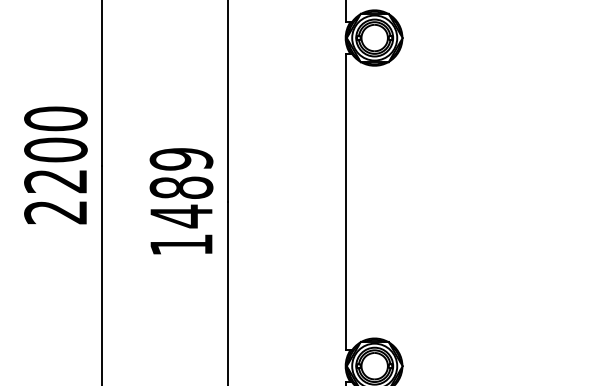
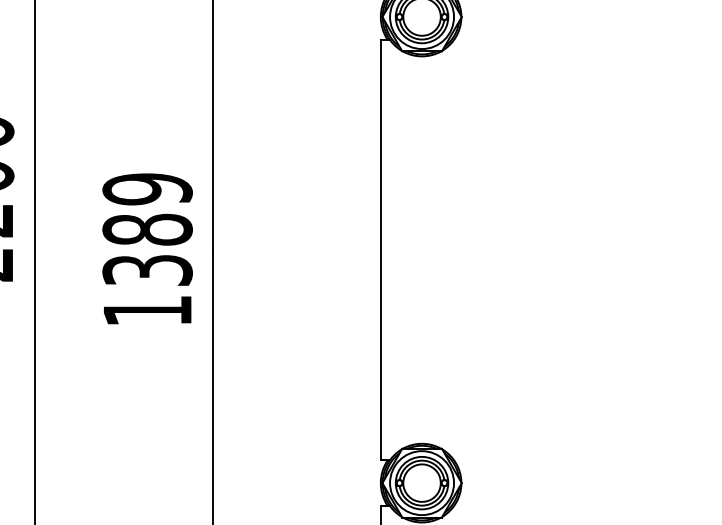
text: (181, 216) -> (147, 270), 1489 -> 1389

